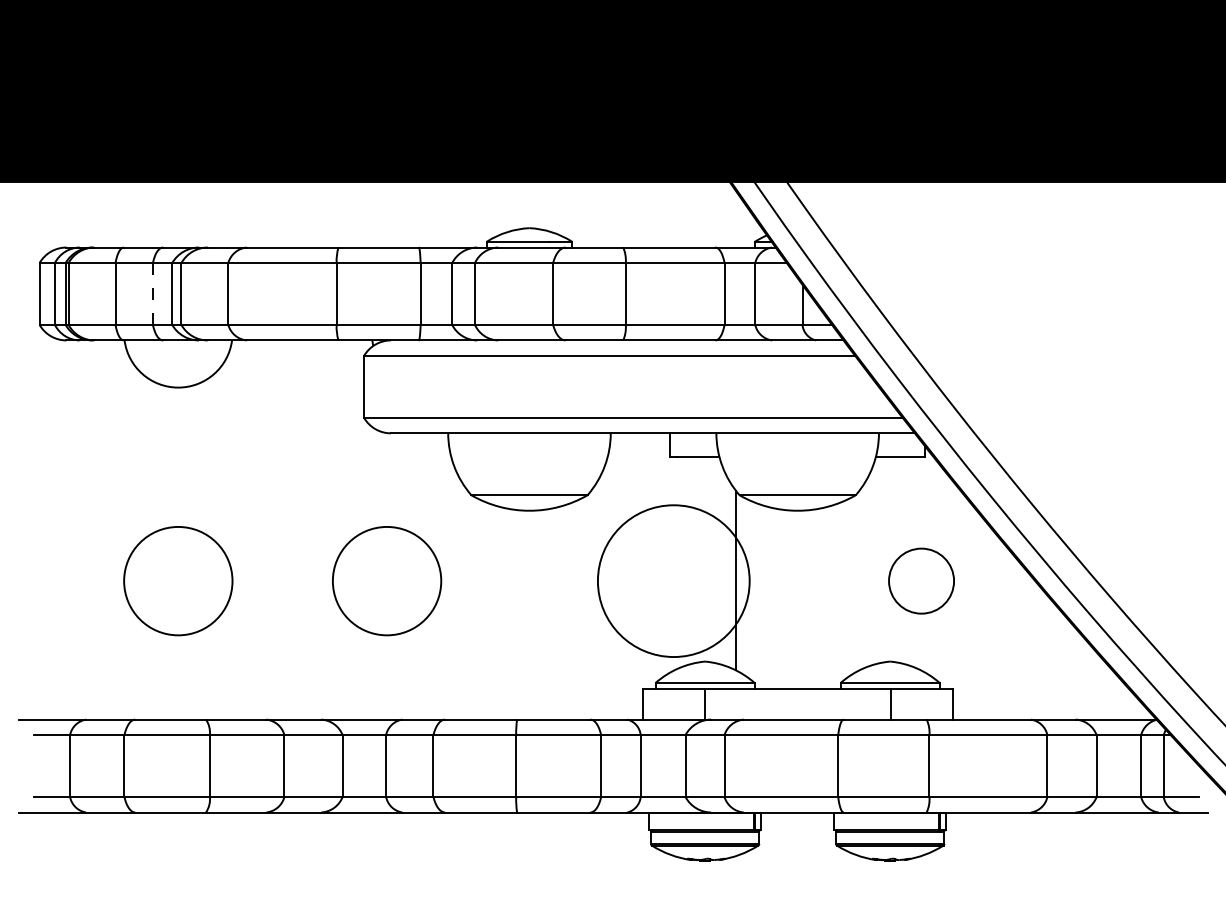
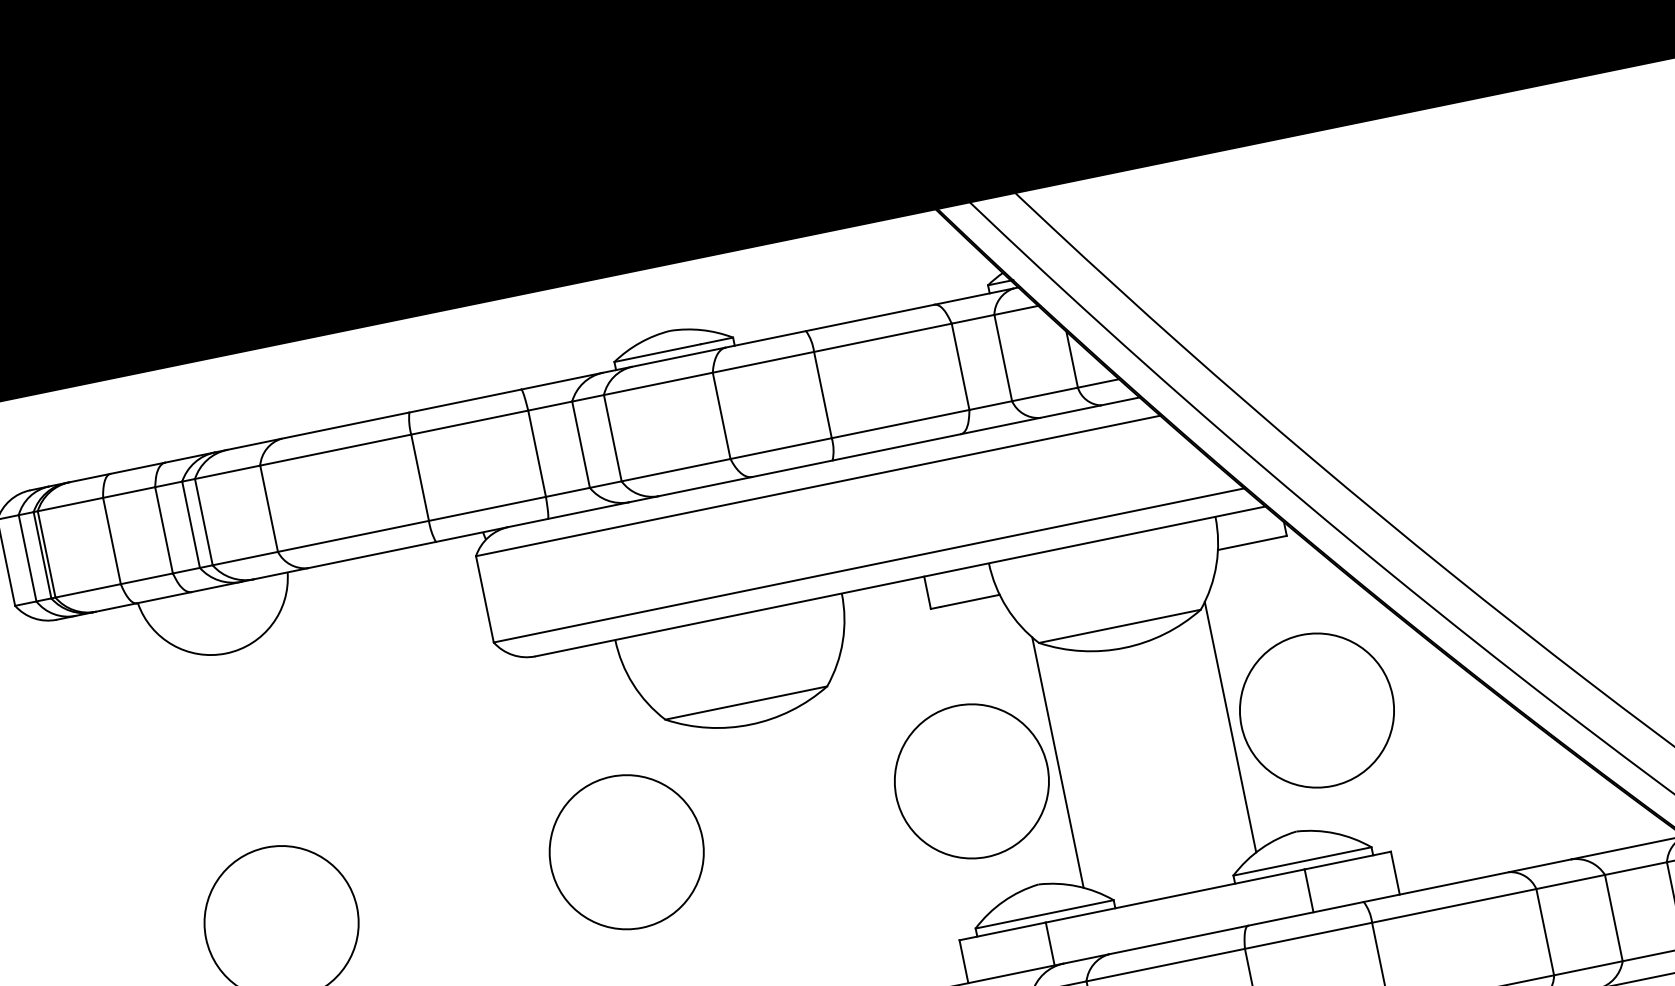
line: (152, 293) -> (163, 529), dashed -> solid
circle: (673, 580) -> (971, 780), size x0.71
line: (859, 580) -> (1230, 727), added
circle: (921, 580) -> (1316, 709), size x1.67
circle: (387, 581) -> (627, 852), moved

